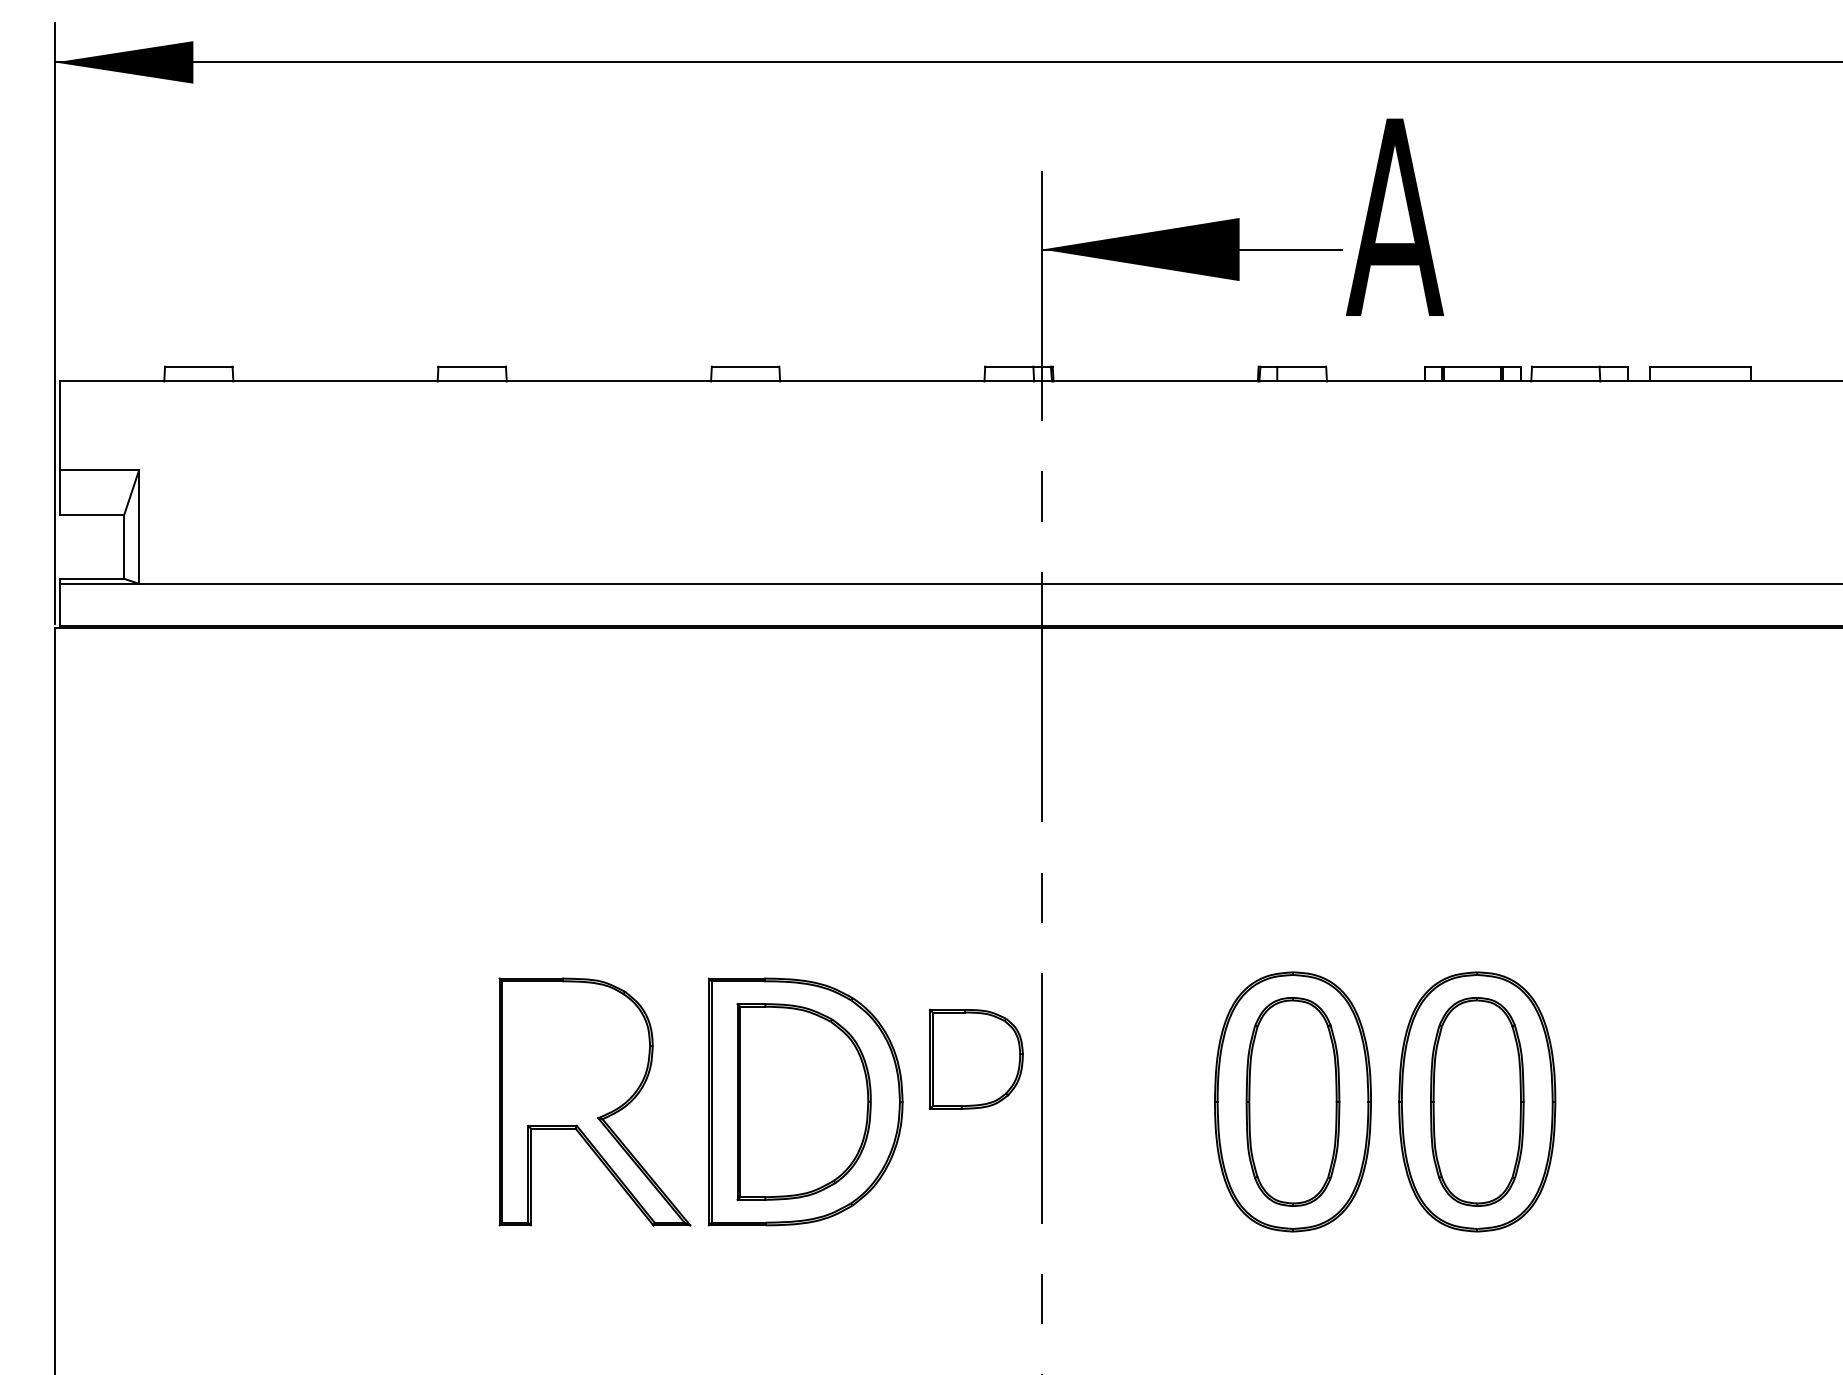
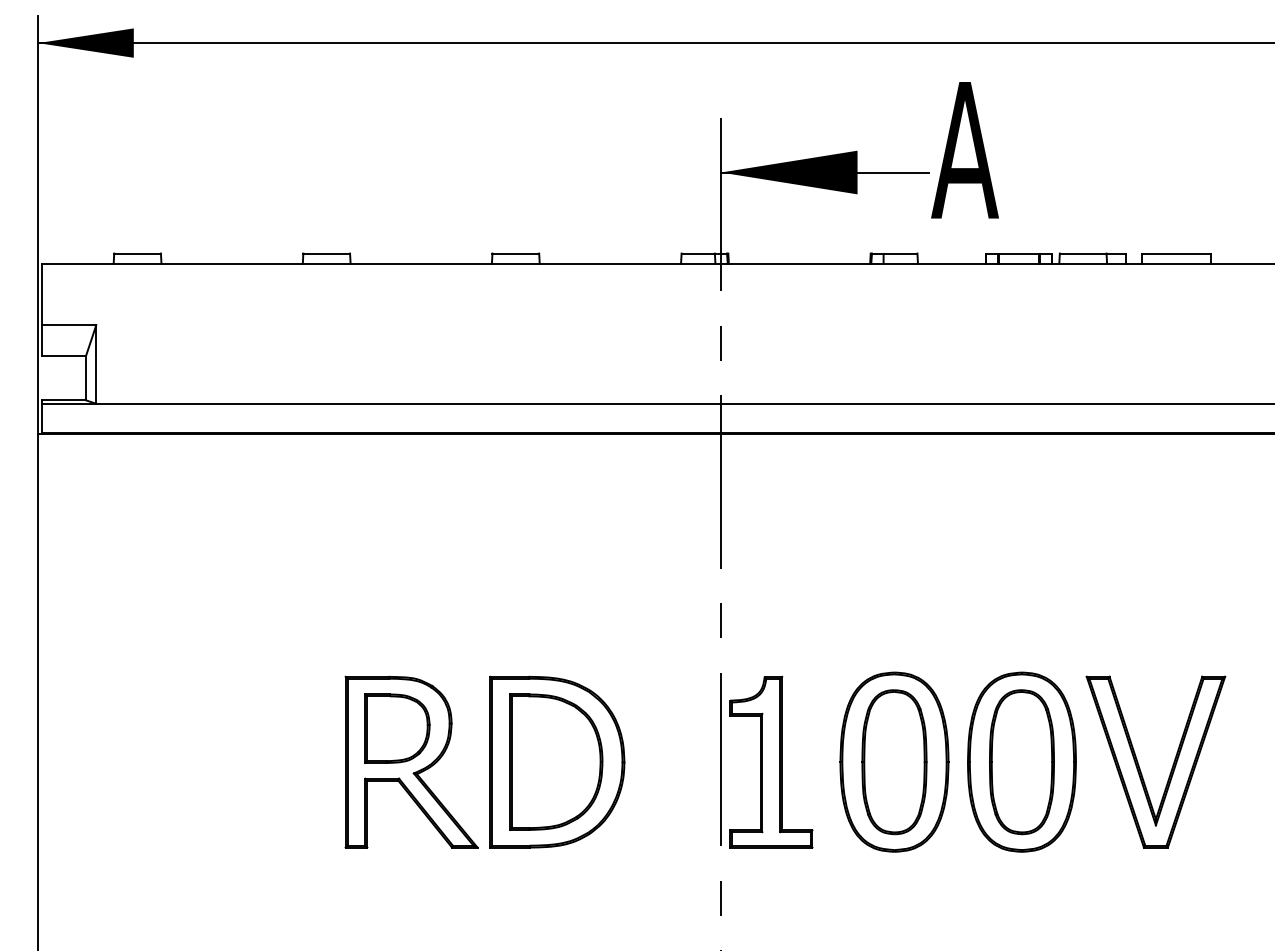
part: (976, 1059) -> (397, 728), moved
part: (1115, 1100) -> (771, 761), added
part: (1647, 1106) -> (1139, 765), added

